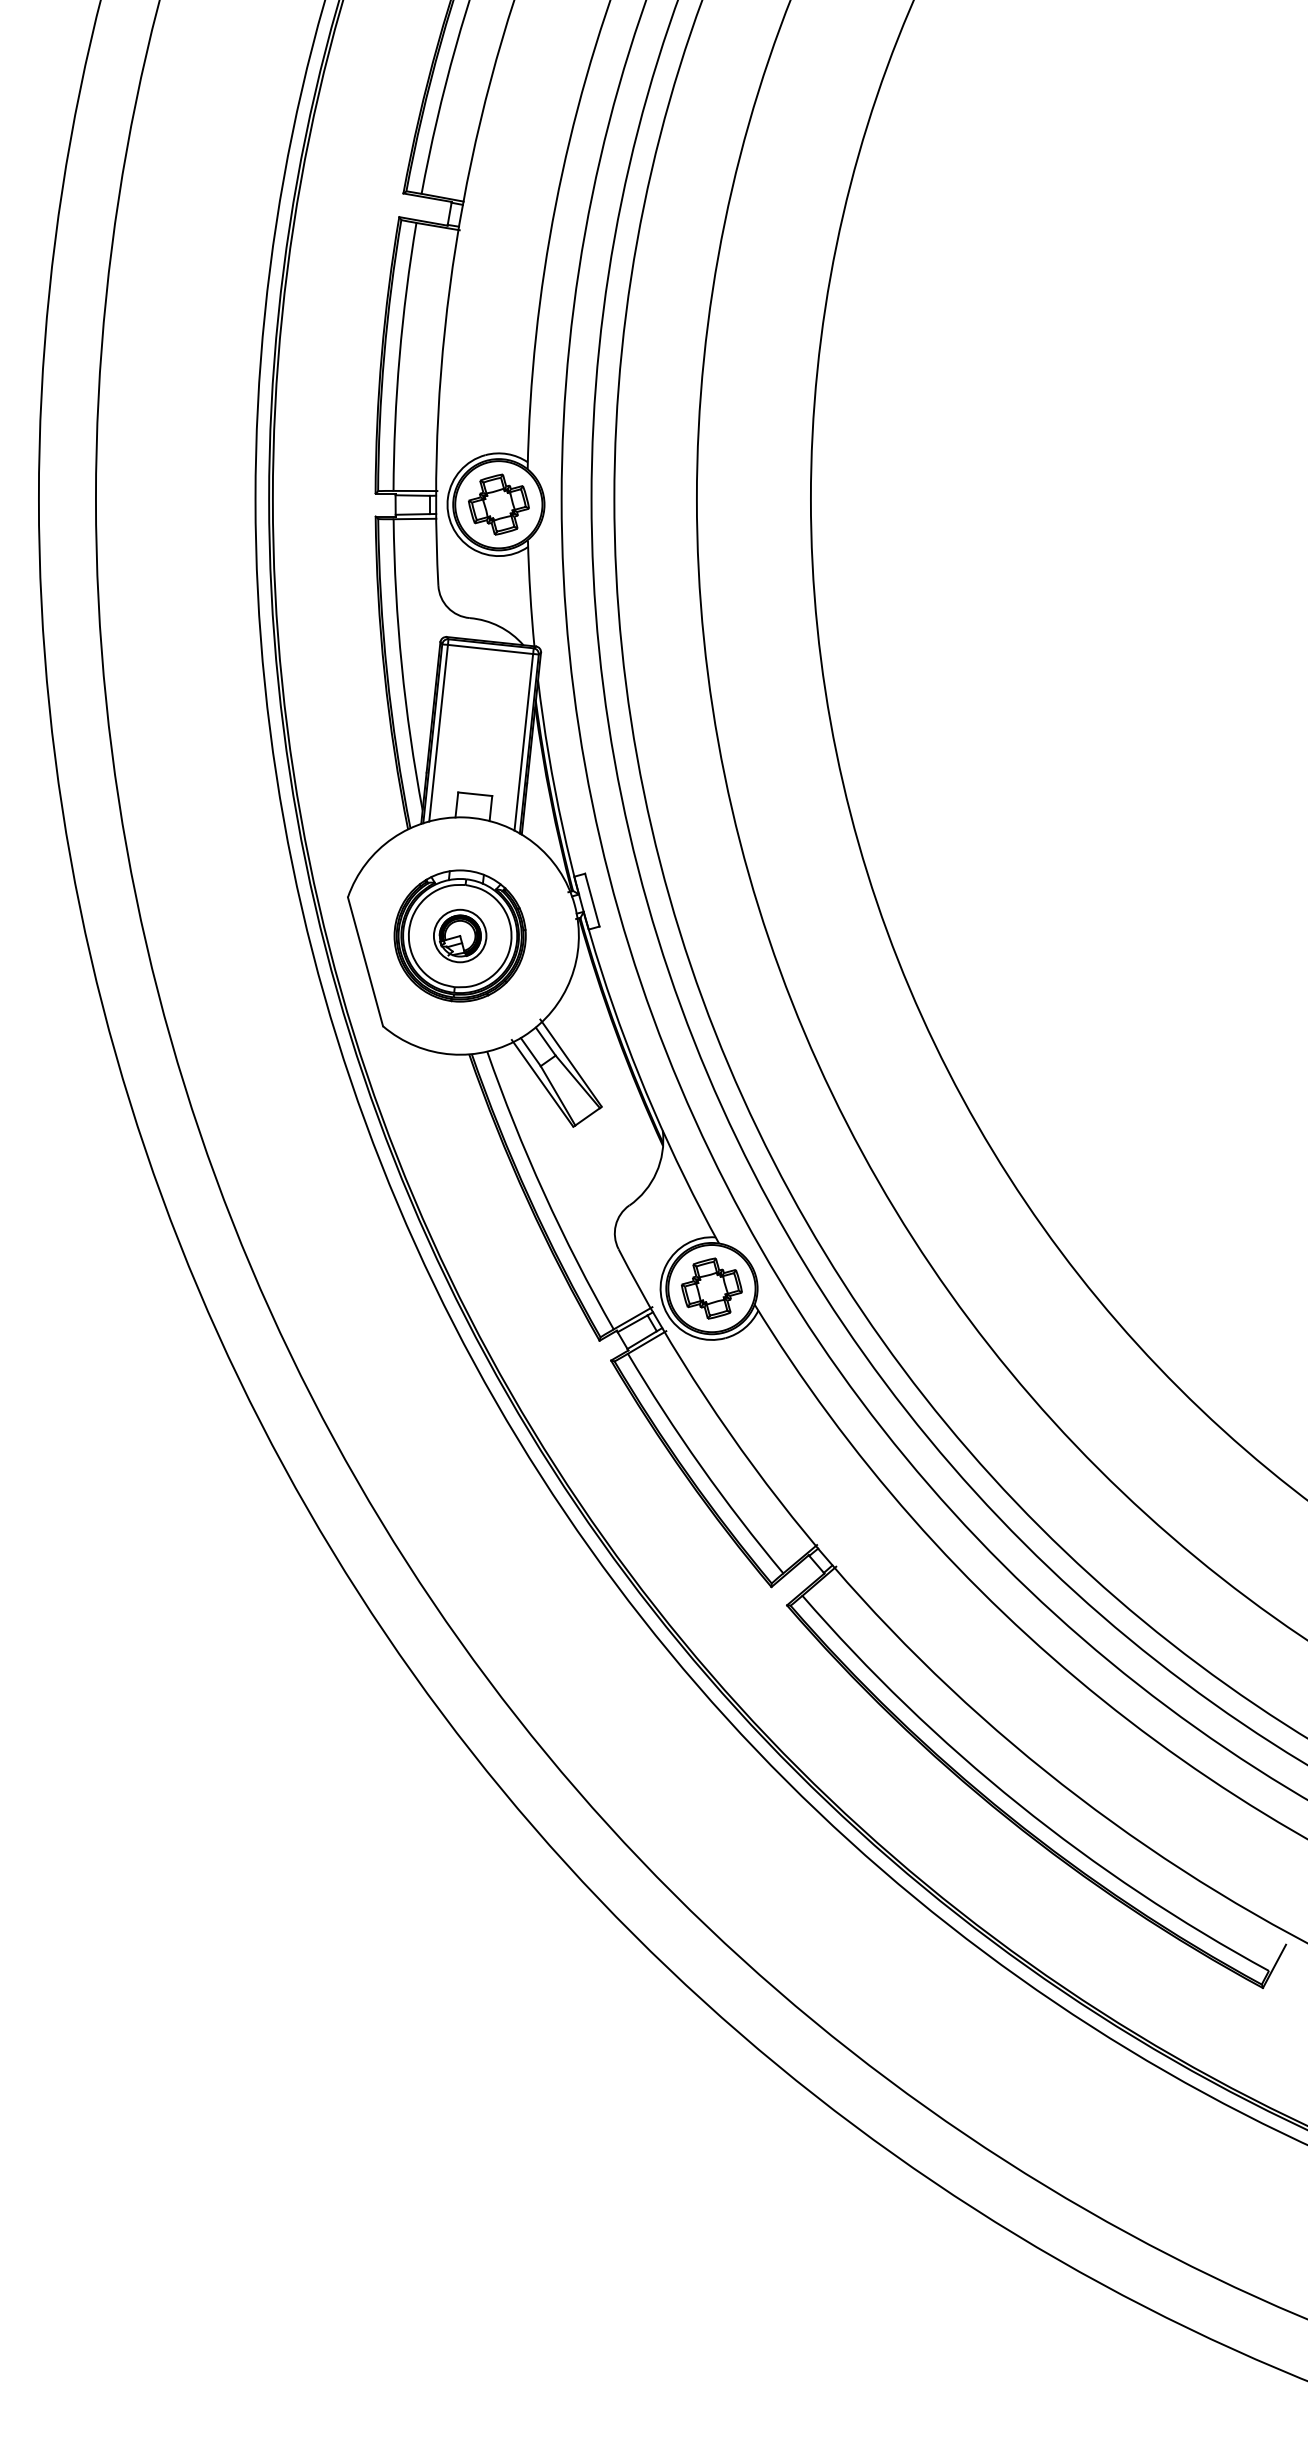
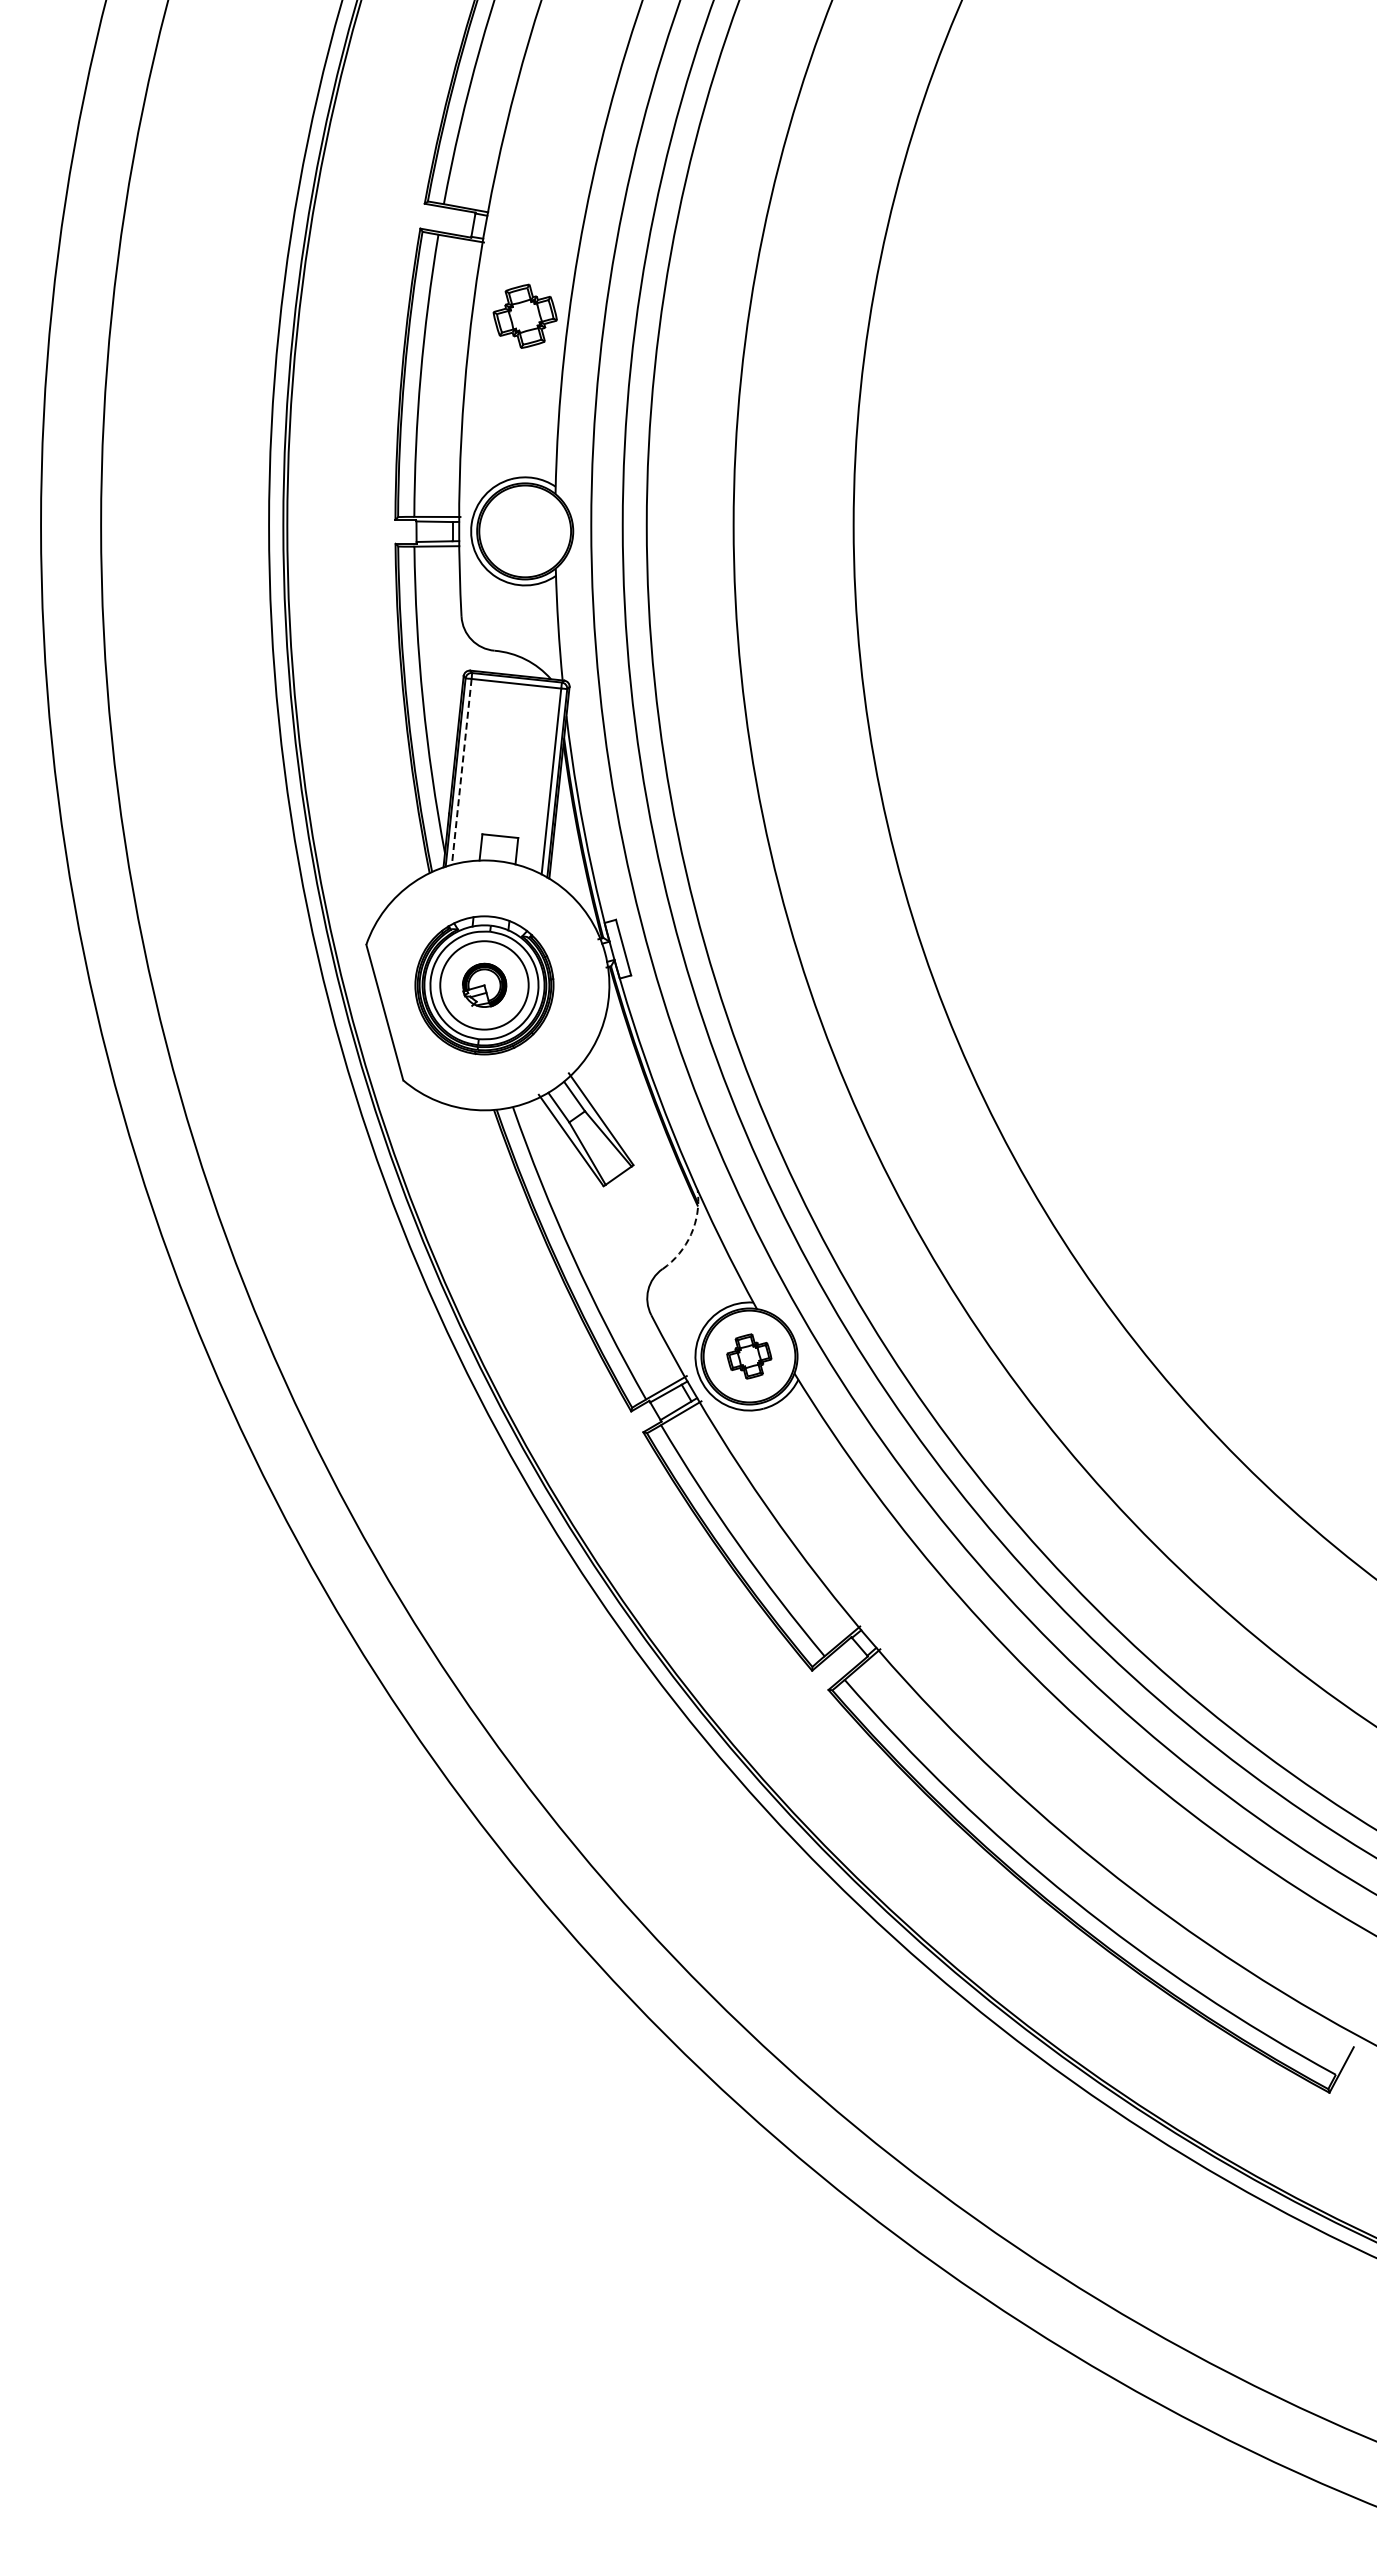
part: (498, 503) -> (524, 315), moved
line: (438, 732) -> (461, 771), solid -> dashed
circle: (460, 936) -> (484, 985), size x1.6
arc: (656, 1172) -> (691, 1234), solid -> dashed
part: (711, 1288) -> (748, 1356), size x0.7

